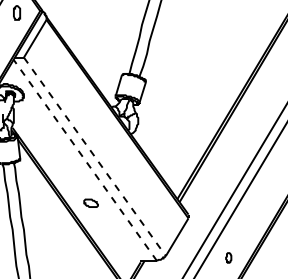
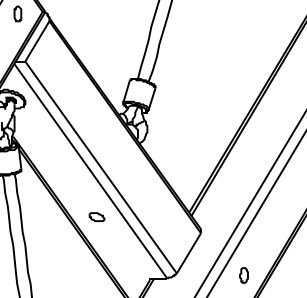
line: (95, 156) -> (101, 167), dashed -> solid
line: (85, 160) -> (91, 171), dashed -> solid
part: (228, 257) -> (243, 275), size x1.43

